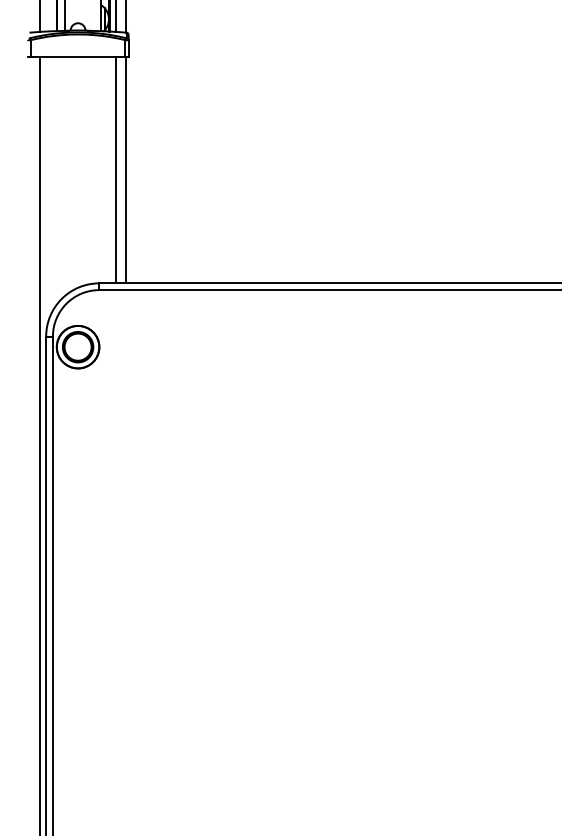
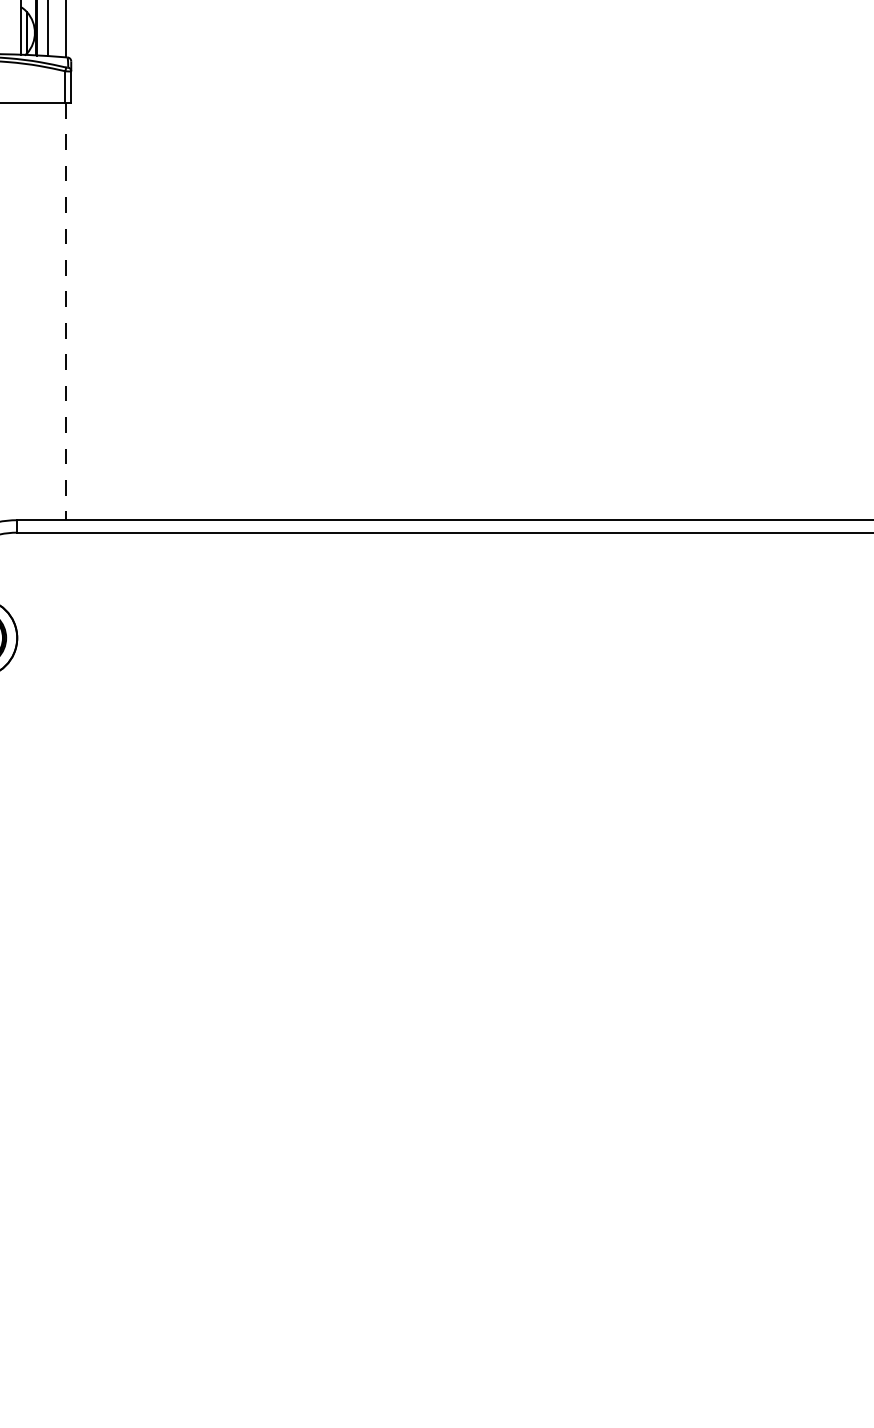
line: (115, 170) -> (47, 311), removed
line: (125, 170) -> (65, 311), solid -> dashed

